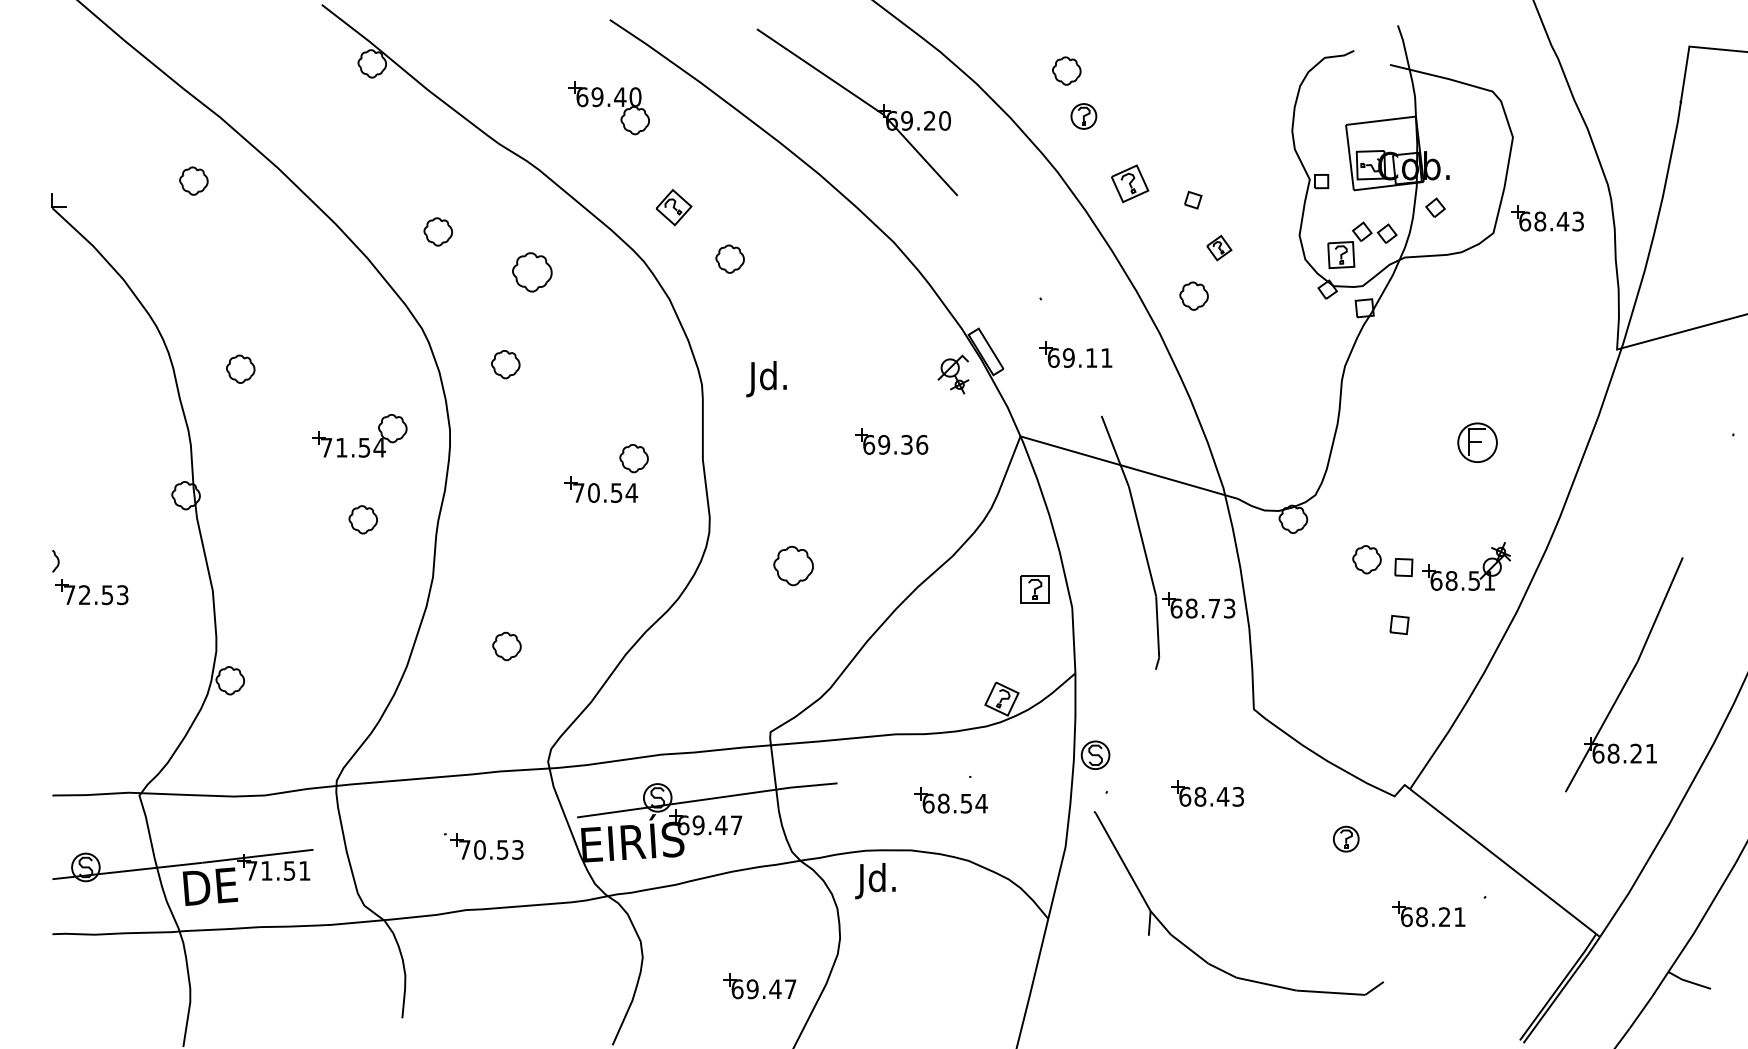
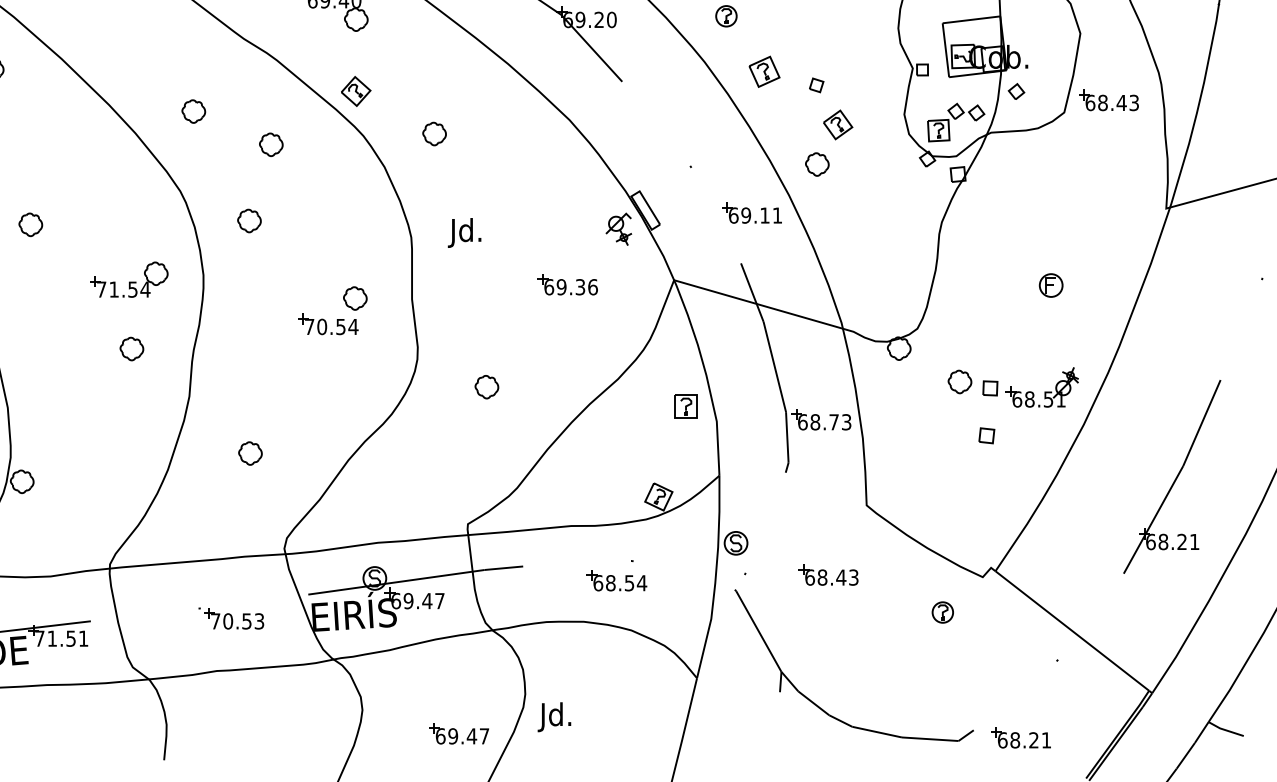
part: (674, 207) -> (356, 91), moved
part: (1219, 247) -> (838, 124), size x1.43
part: (531, 271) -> (270, 144), size x0.71
part: (1075, 354) -> (751, 212), moved
part: (1477, 442) -> (1051, 285), size x0.71
part: (793, 565) -> (486, 386), size x0.71
text: (875, 881) -> (554, 717), moved
part: (1428, 914) -> (1020, 738), moved

